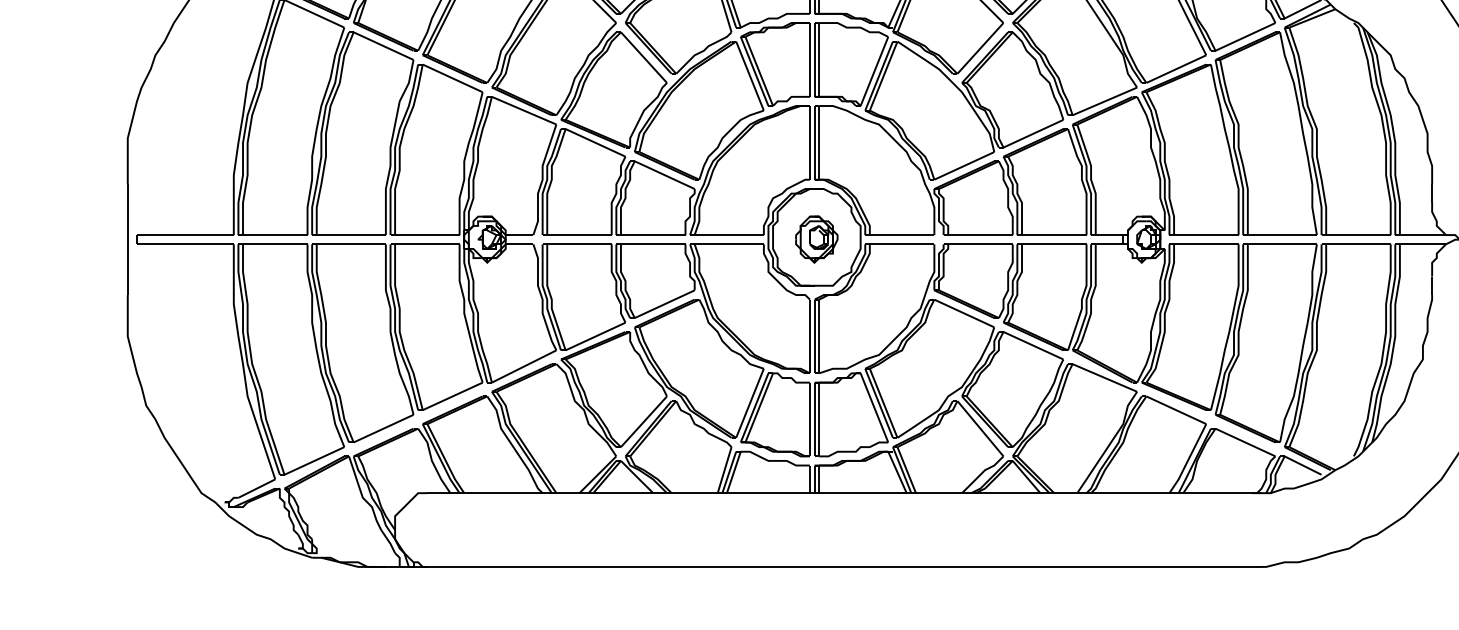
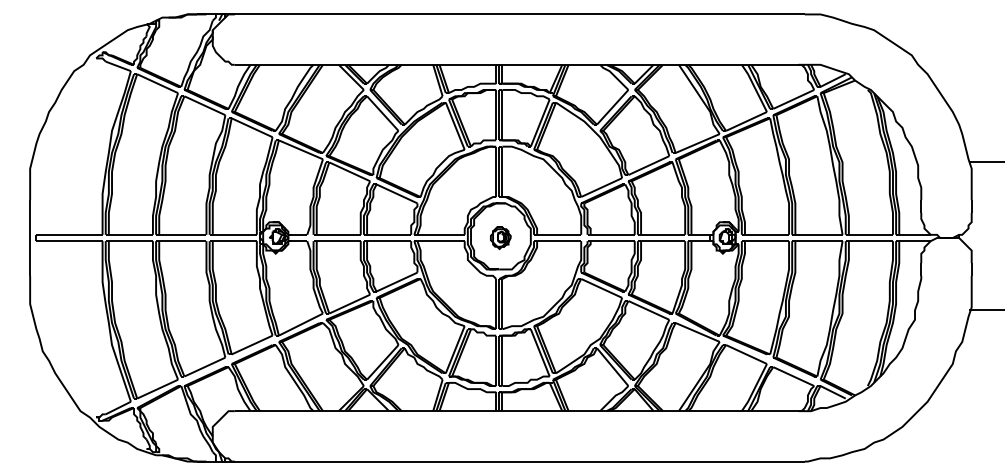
part: (816, 238) -> (500, 237), size x0.7

